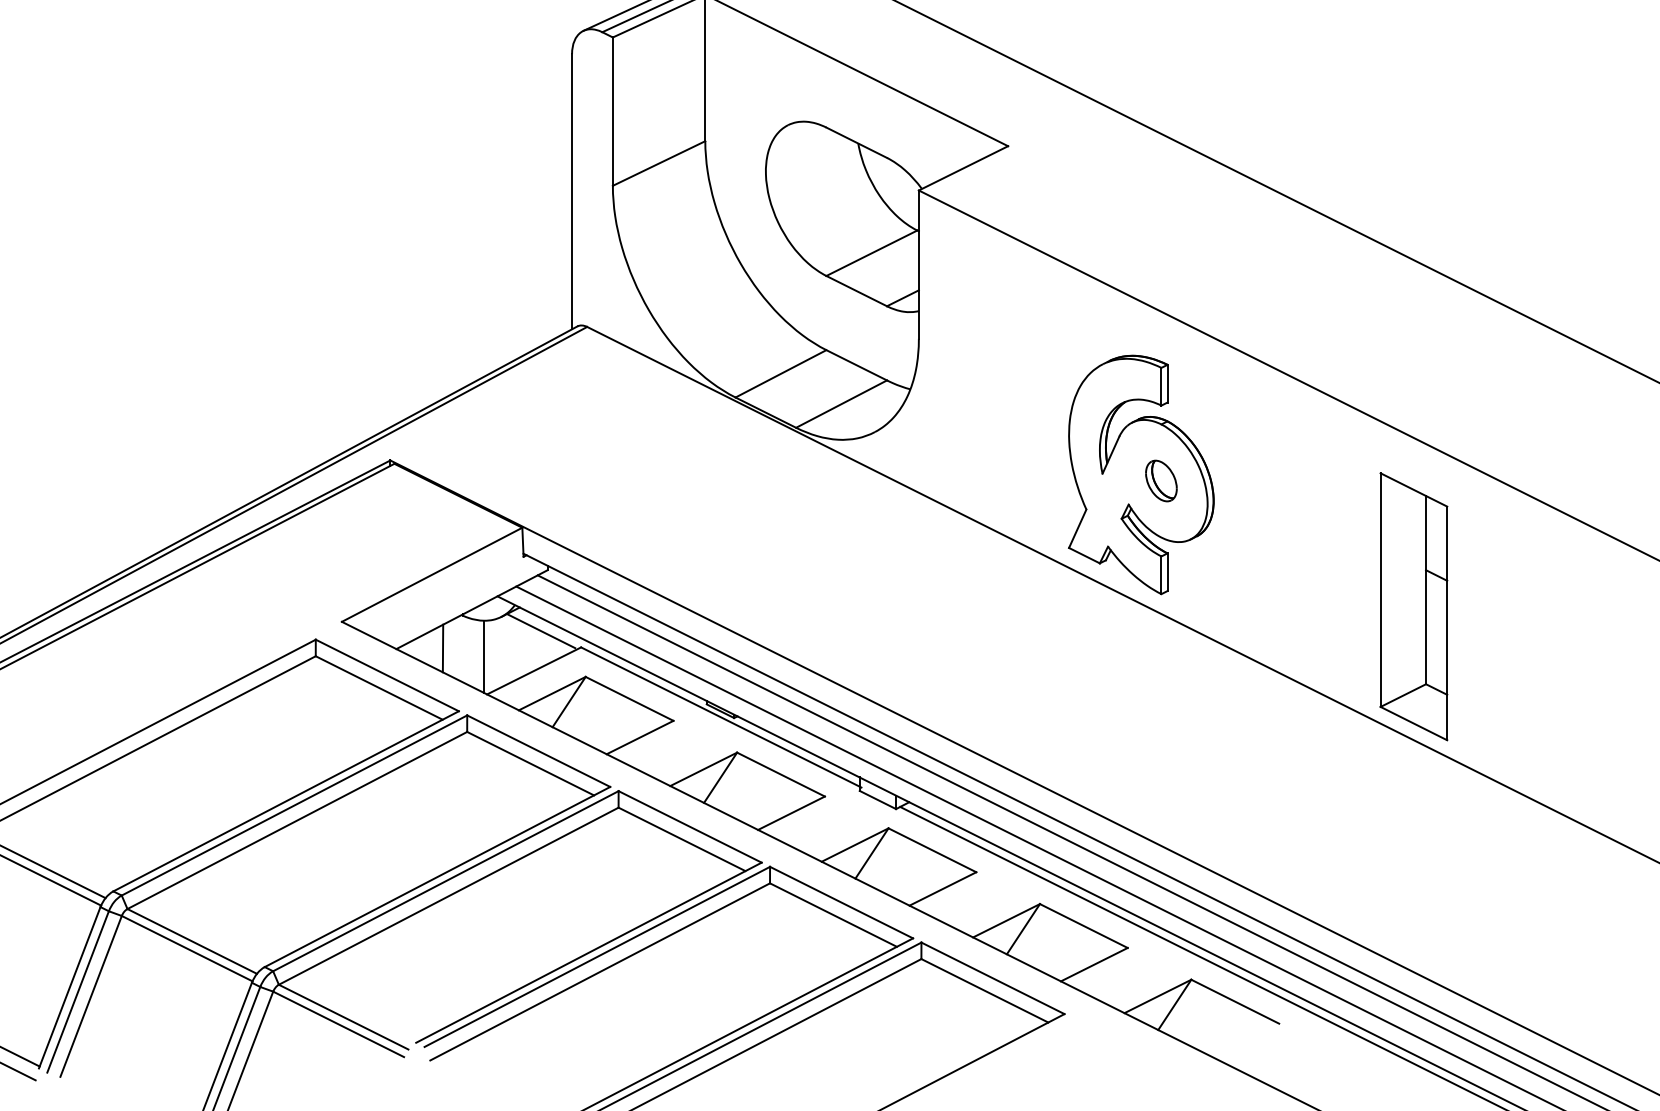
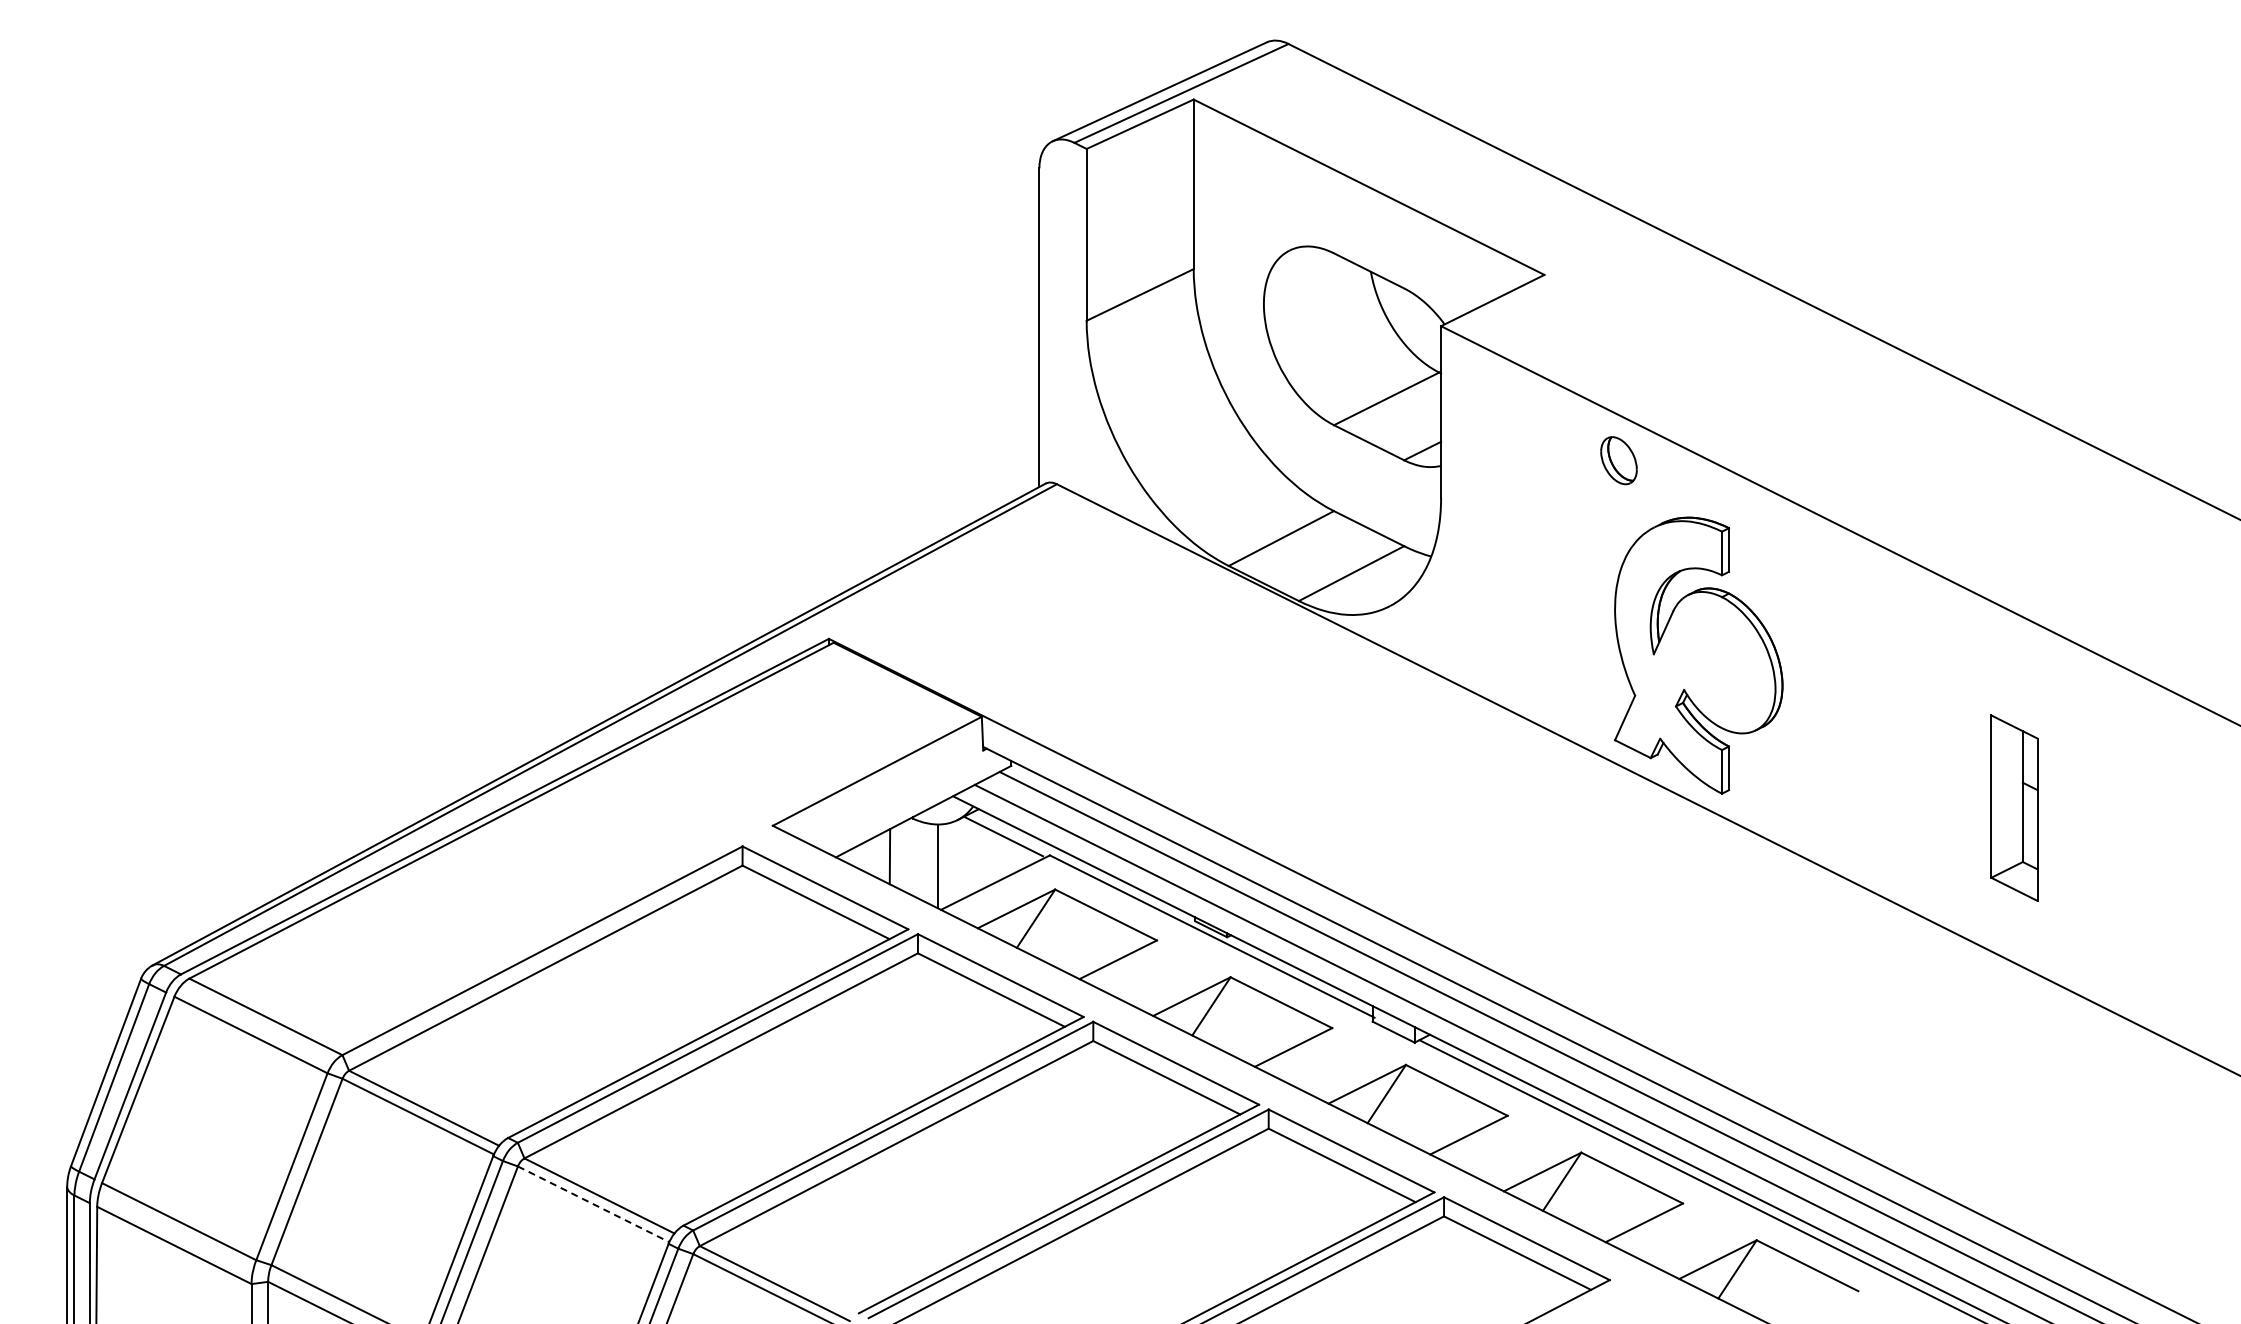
part: (1160, 480) -> (1618, 460), moved
part: (1413, 606) -> (2014, 807), size x0.6
line: (187, 948) -> (593, 1204), solid -> dashed

